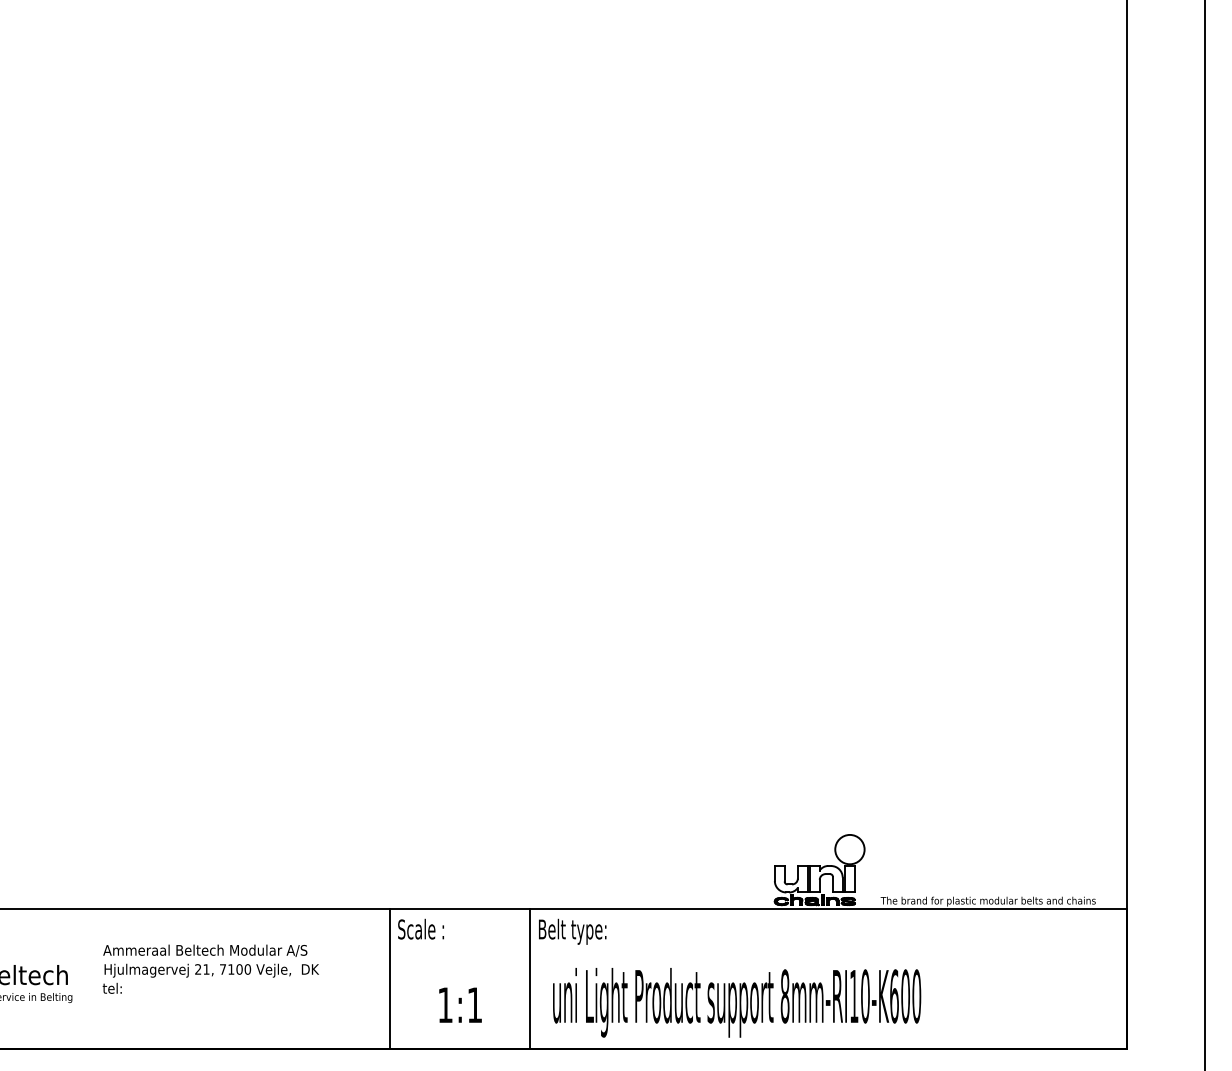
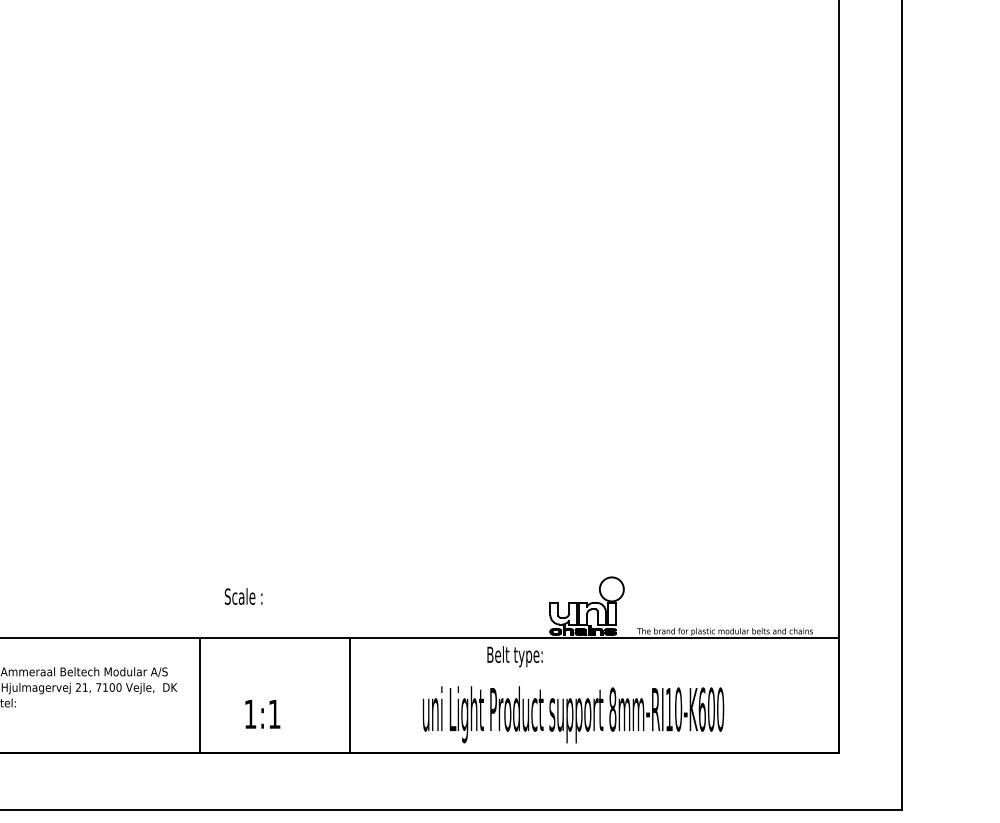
text: (420, 928) -> (243, 595), moved
text: (572, 931) -> (514, 656), moved
line: (390, 978) -> (200, 694), moved
text: (737, 1002) -> (573, 714), moved
text: (460, 1004) -> (262, 713), moved

